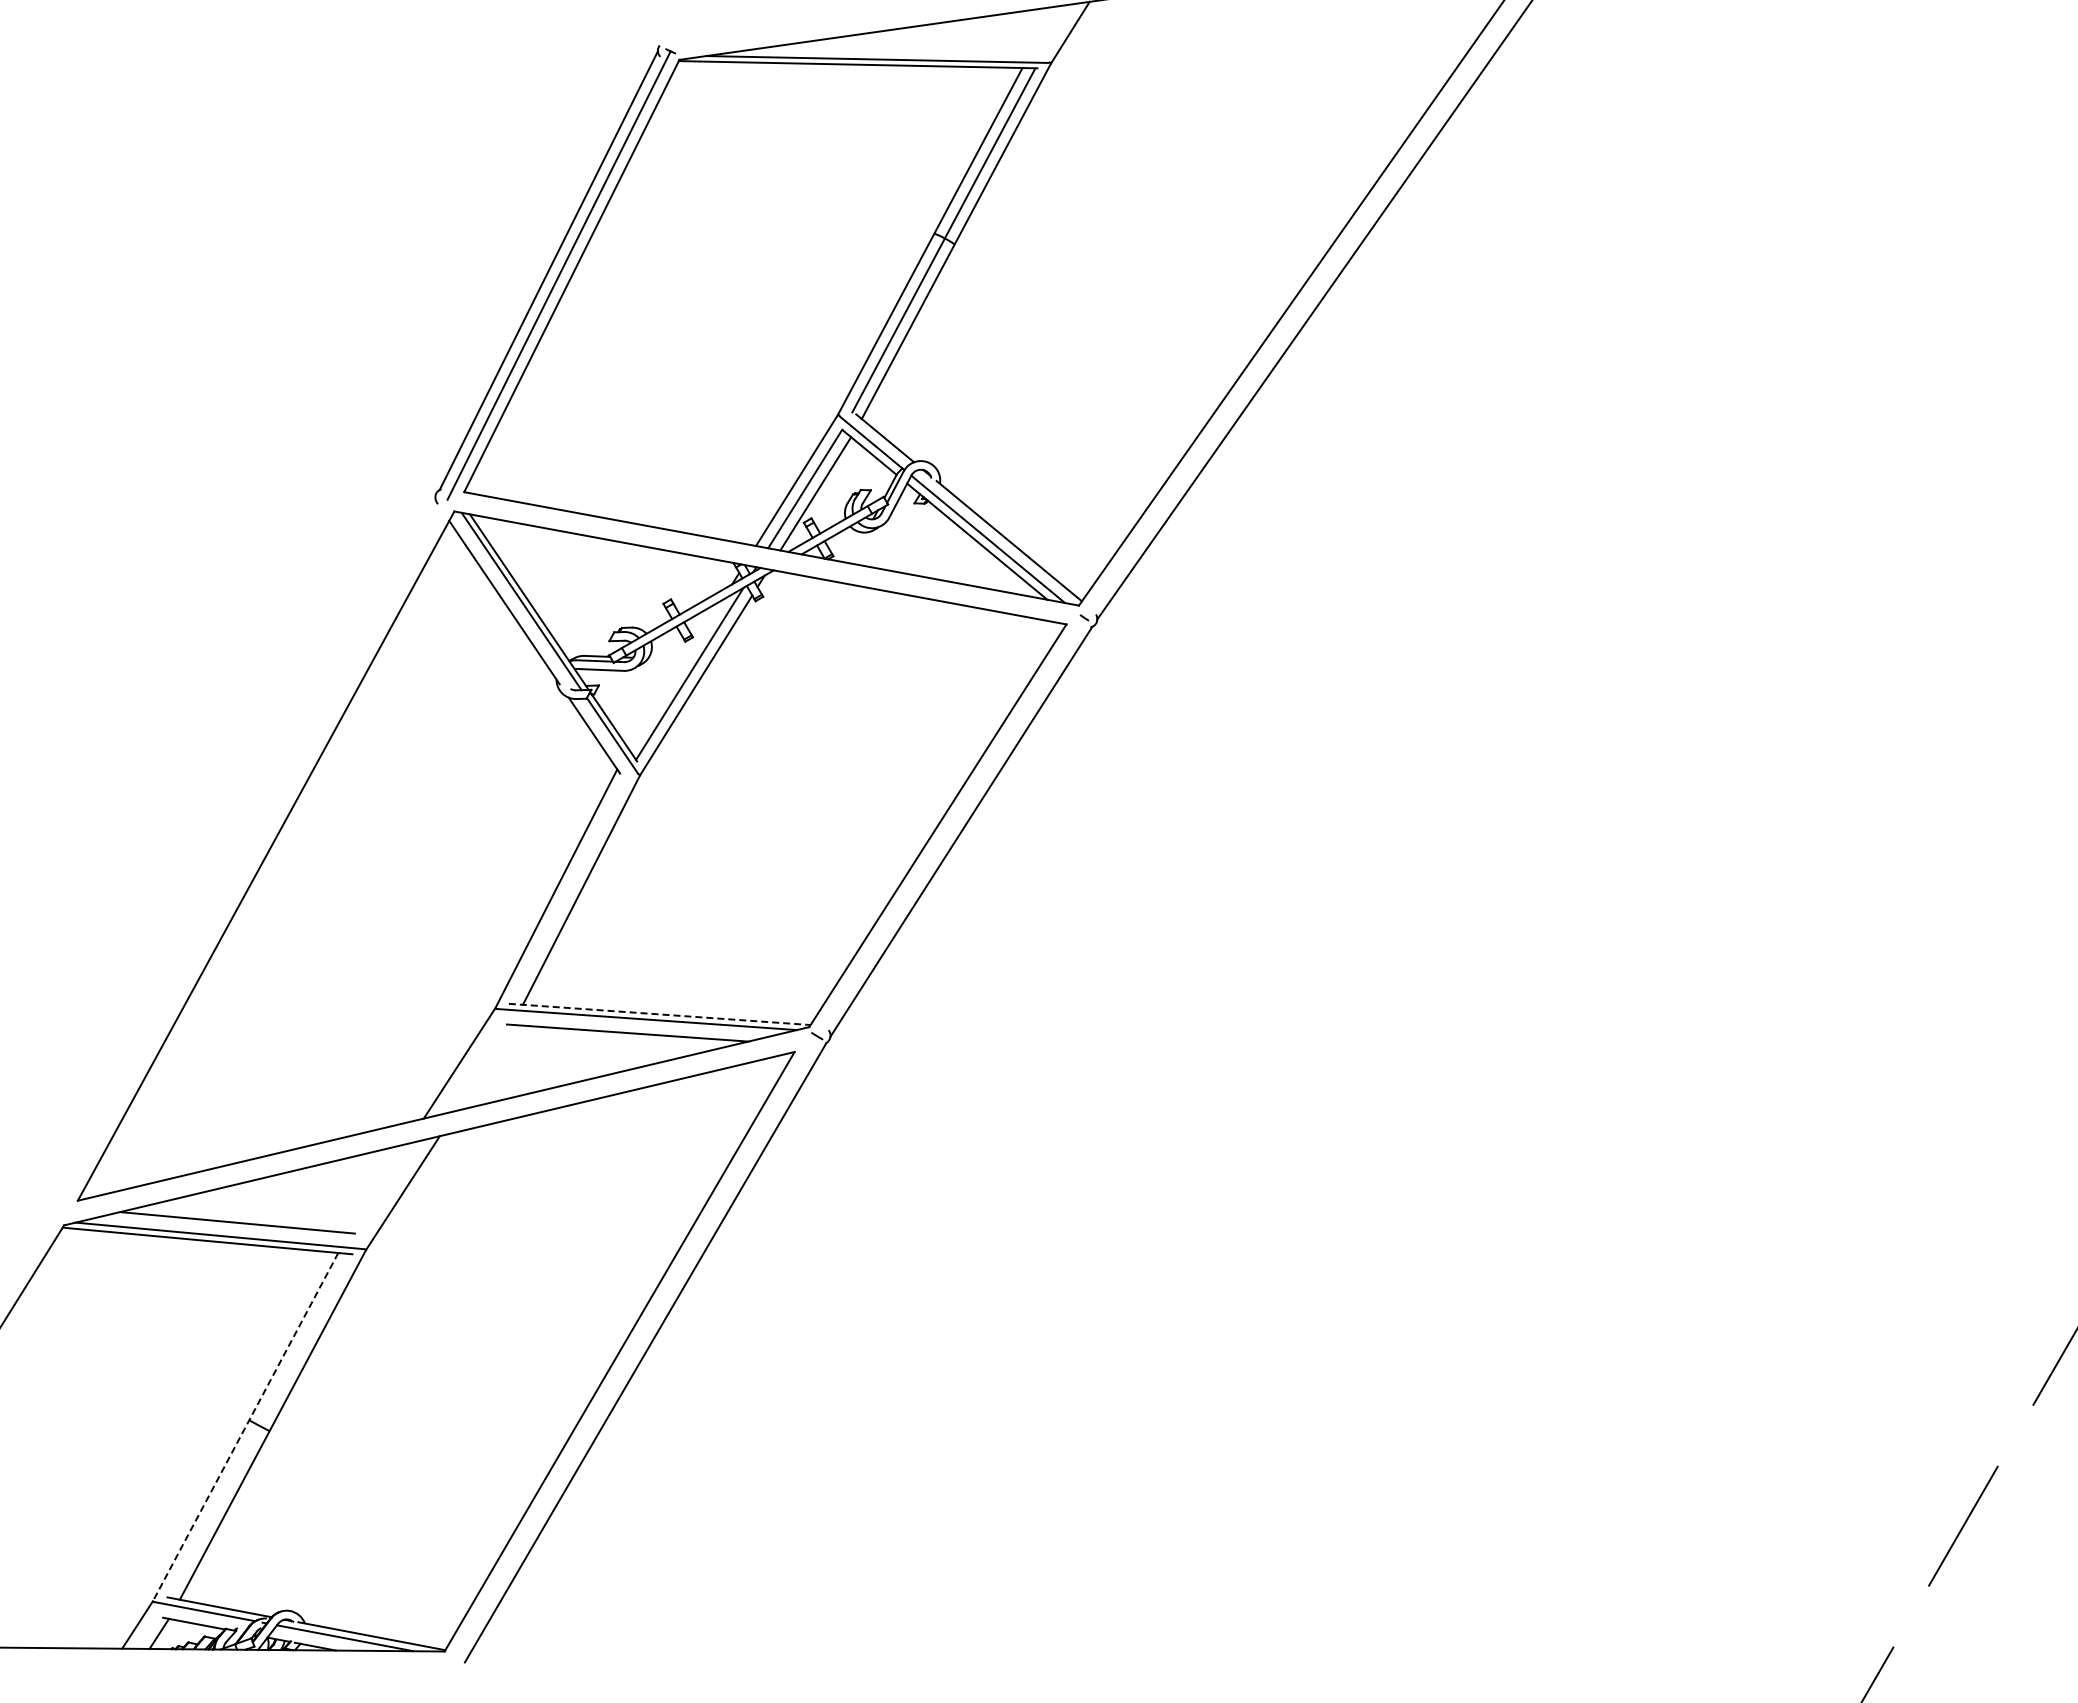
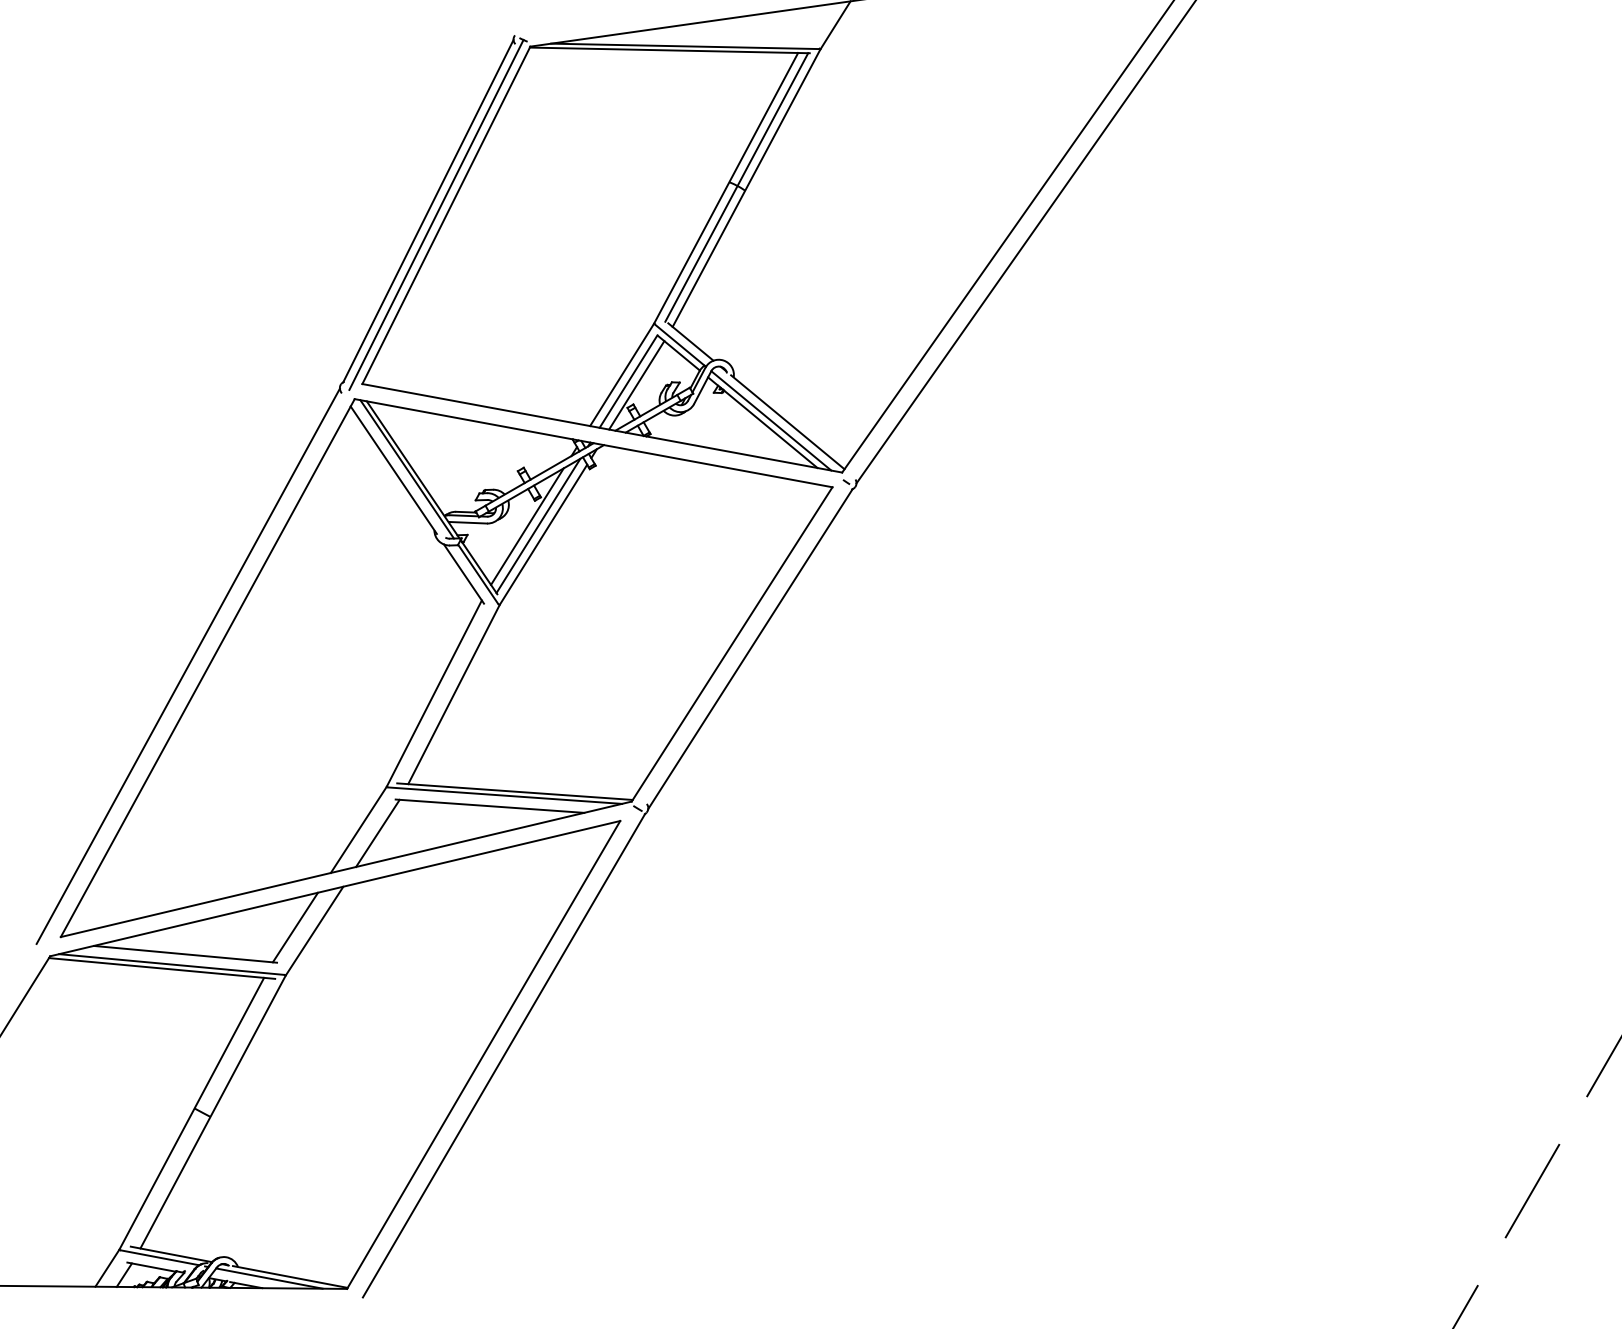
line: (675, 674) -> (527, 526), added
line: (240, 853) -> (187, 666), added
line: (660, 1014) -> (515, 791), dashed -> solid
line: (484, 1067) -> (378, 833), added
line: (378, 1188) -> (295, 927), added
line: (245, 1427) -> (191, 1114), dashed -> solid

